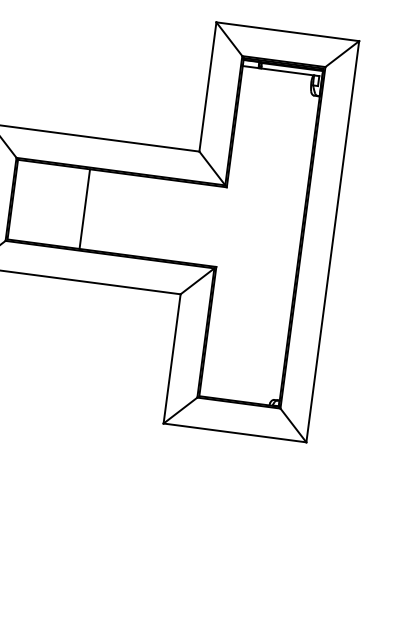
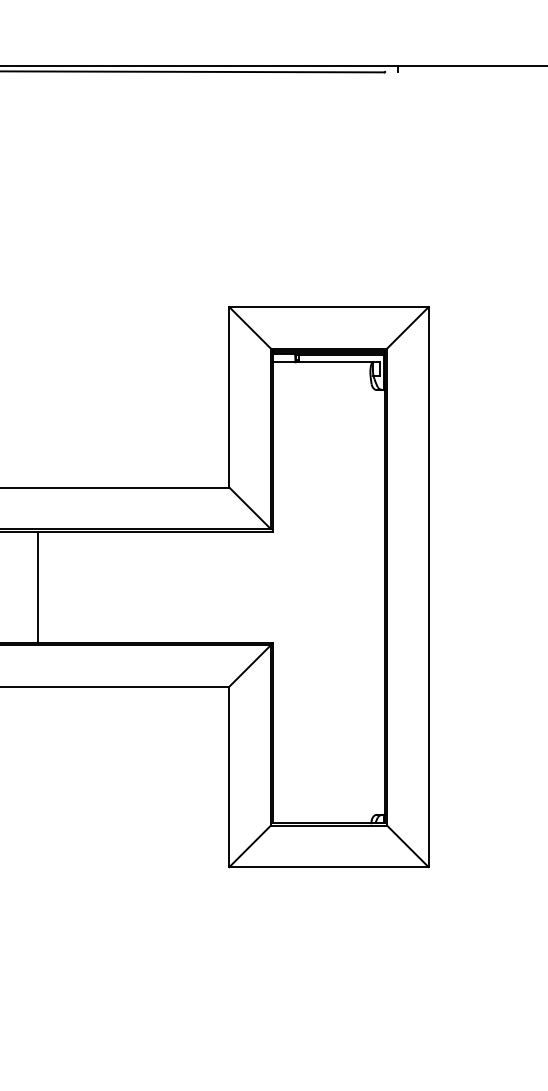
line: (84, 208) -> (38, 586), moved

